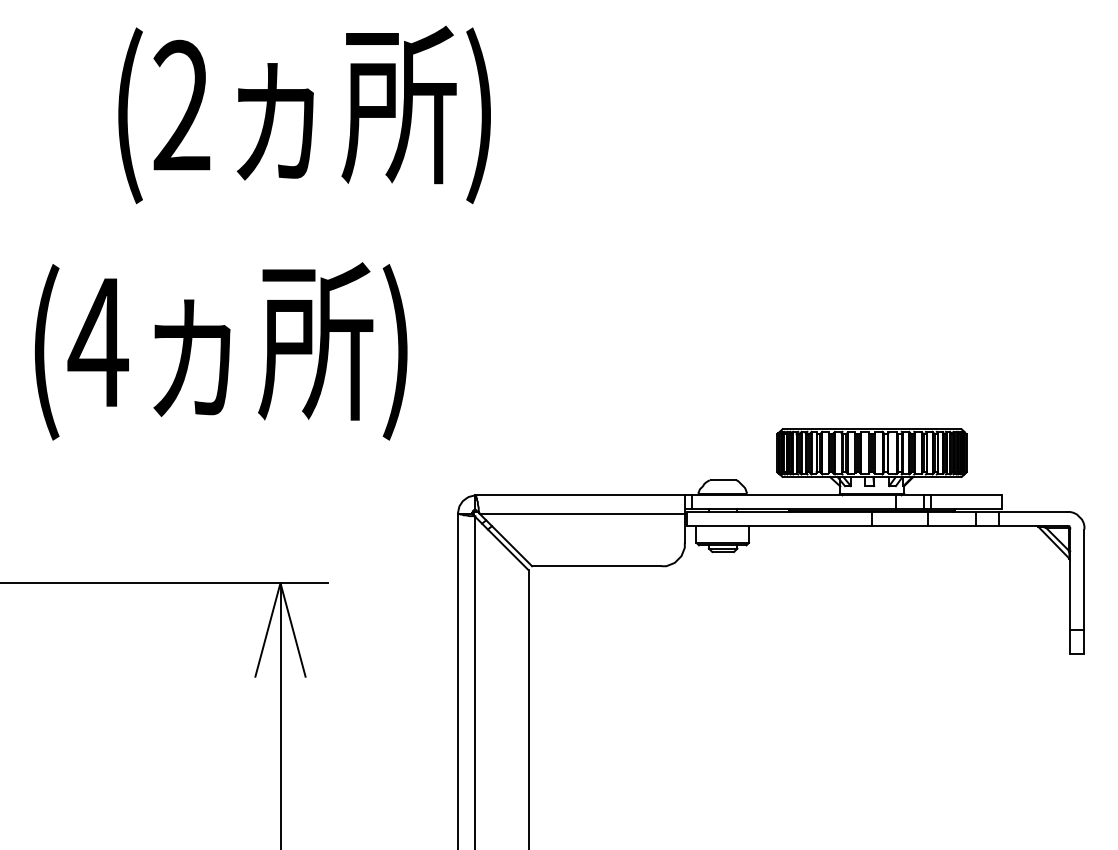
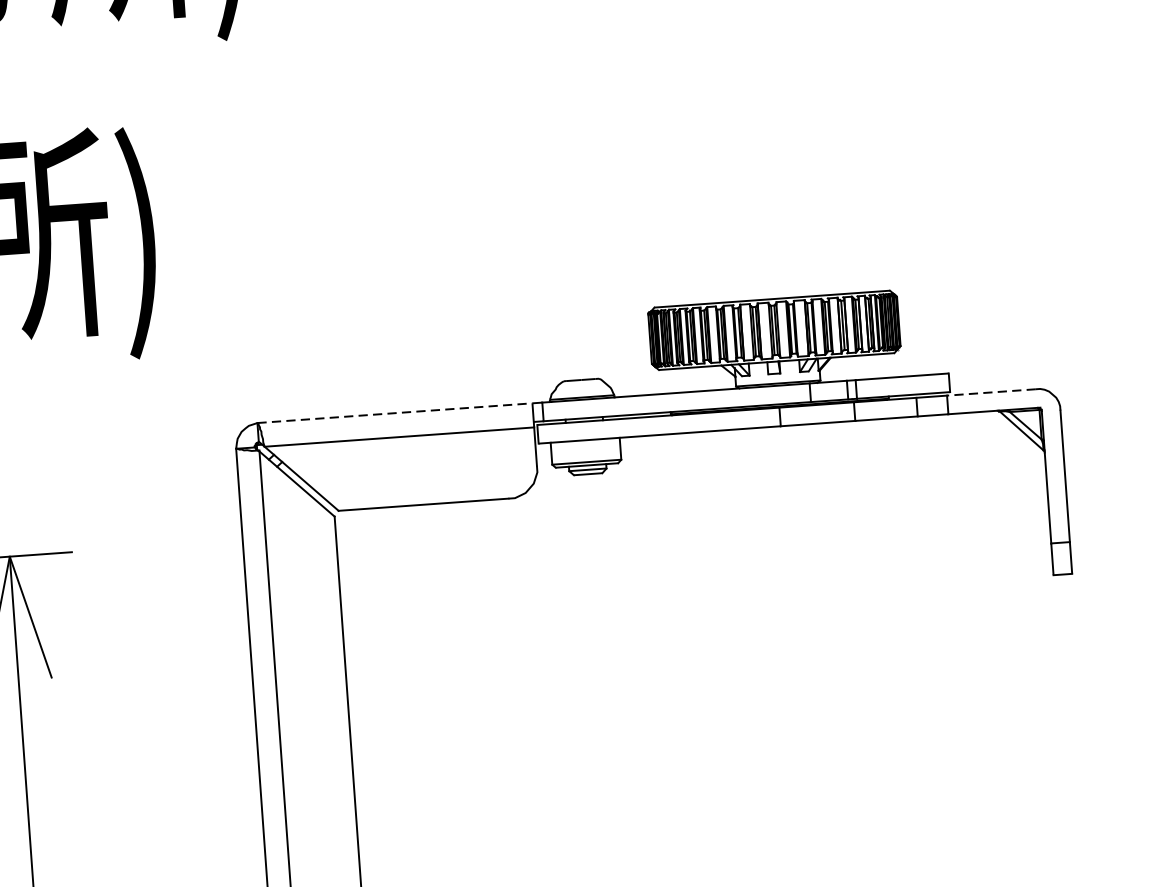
line: (580, 495) -> (395, 413), solid -> dashed
line: (1033, 511) -> (991, 391), solid -> dashed

